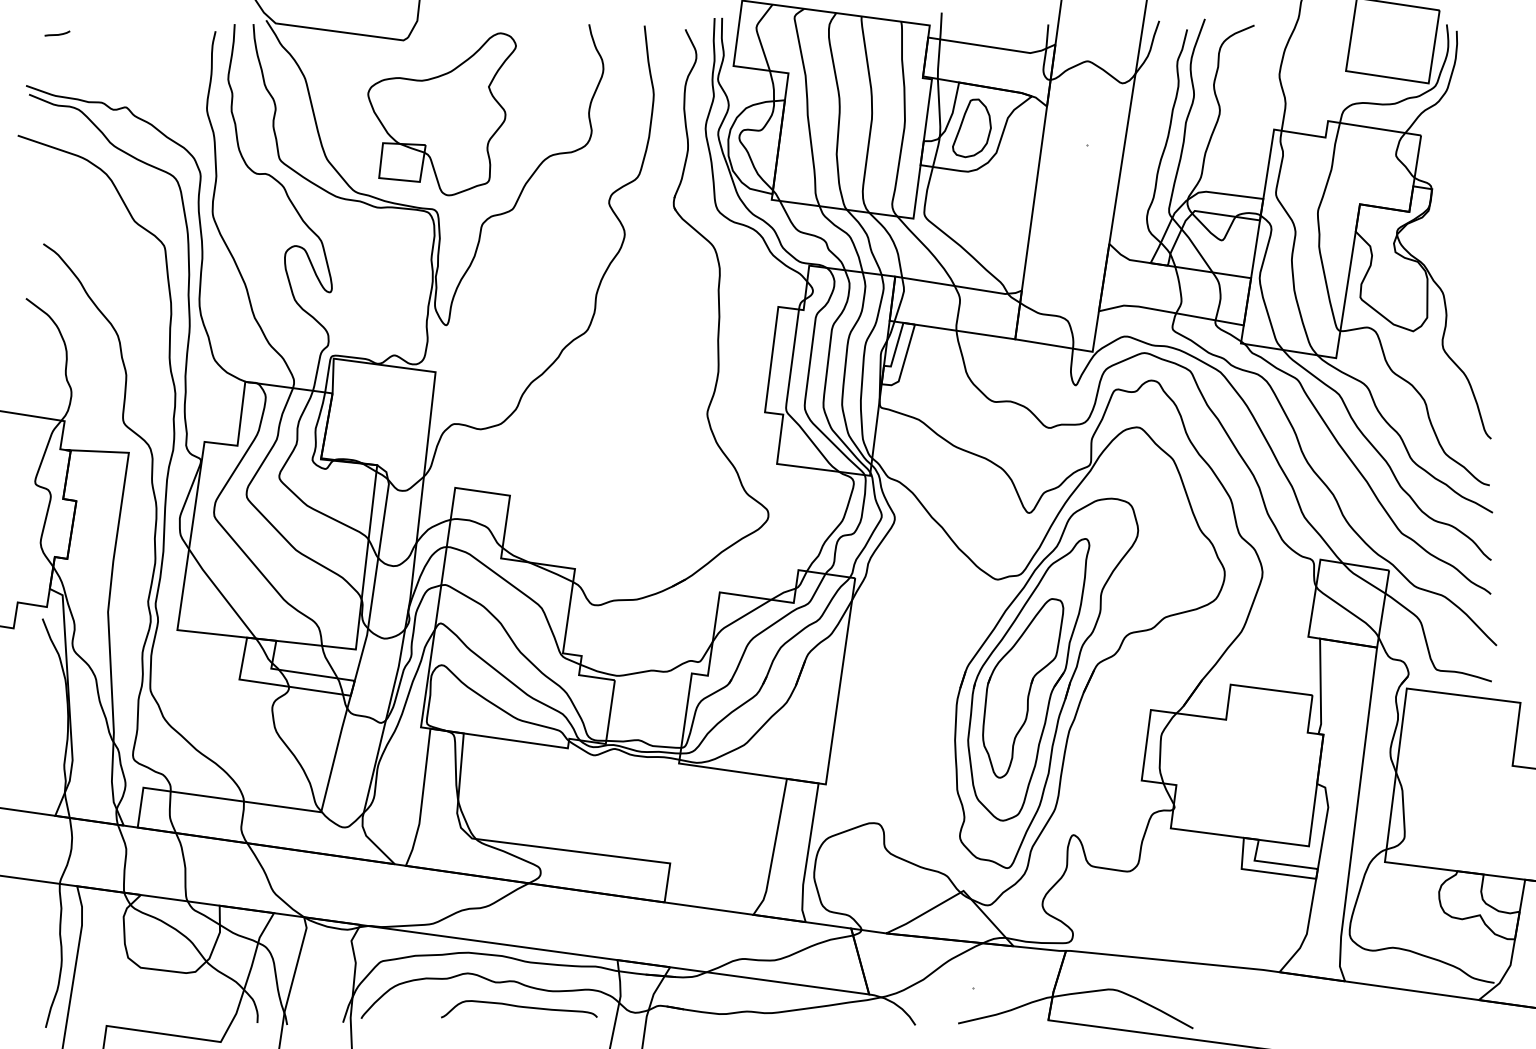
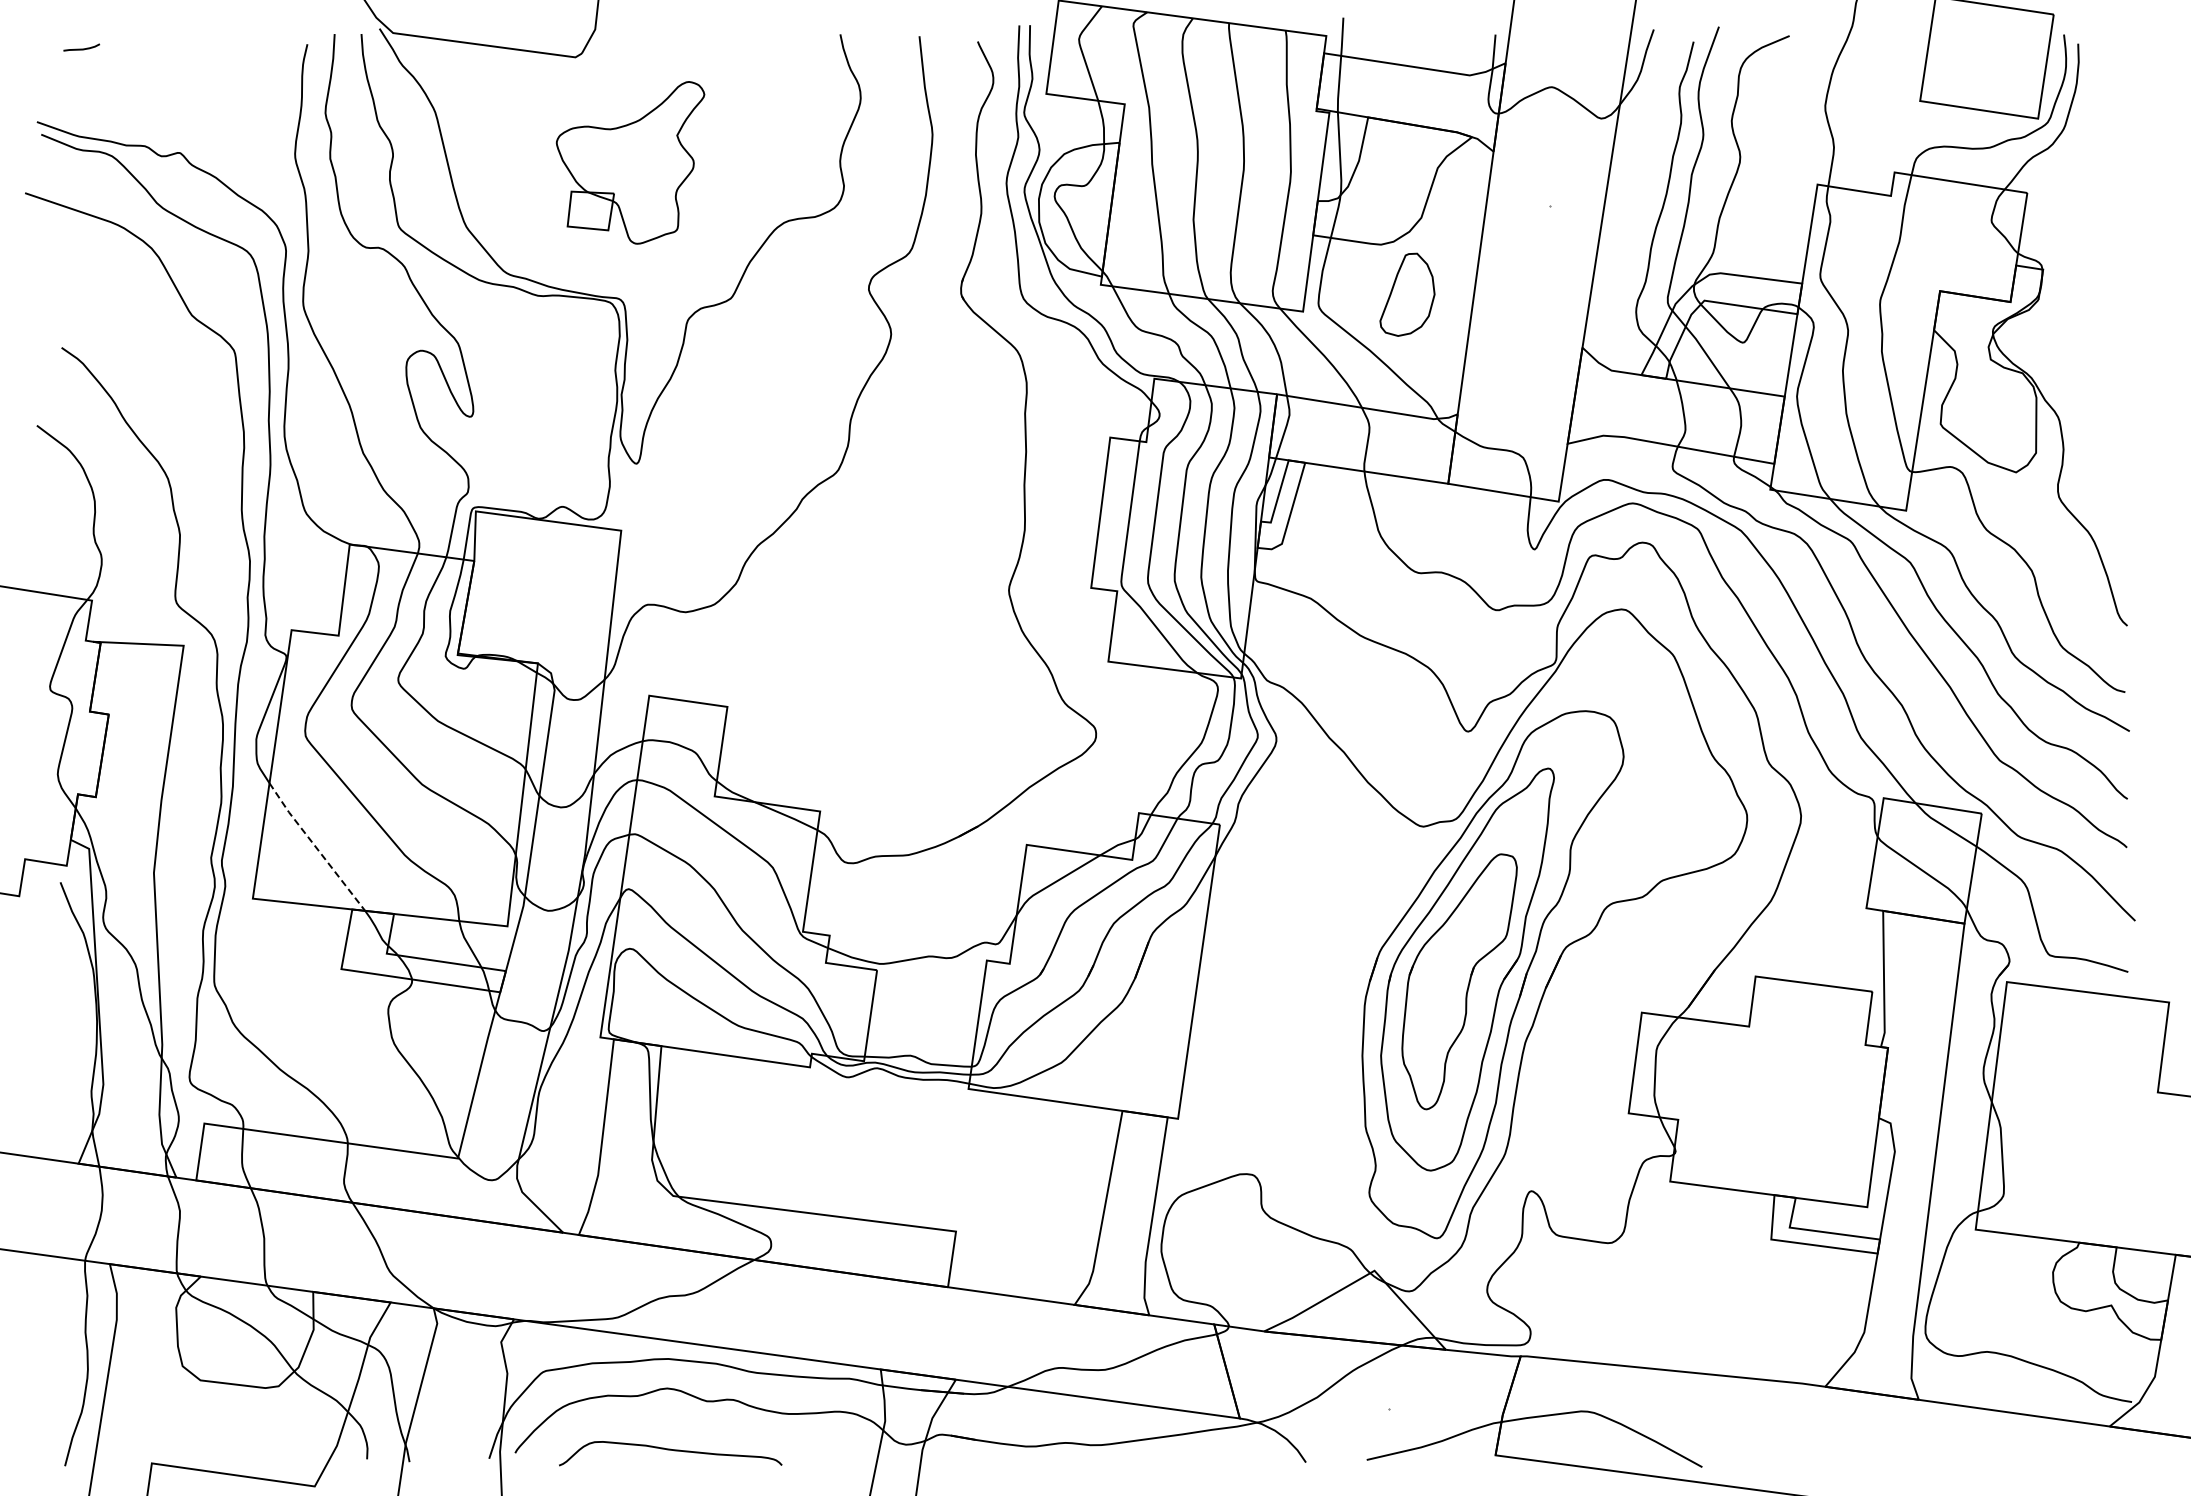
part: (442, 114) -> (630, 162), size x0.7
part: (971, 128) -> (1407, 294), moved
line: (221, 594) -> (315, 847), solid -> dashed
curve: (519, 1007) -> (670, 1450), moved

